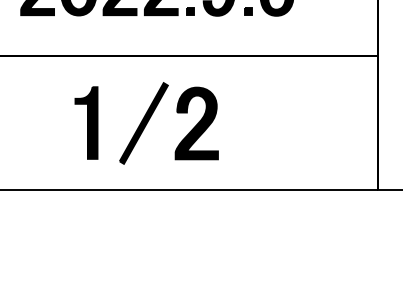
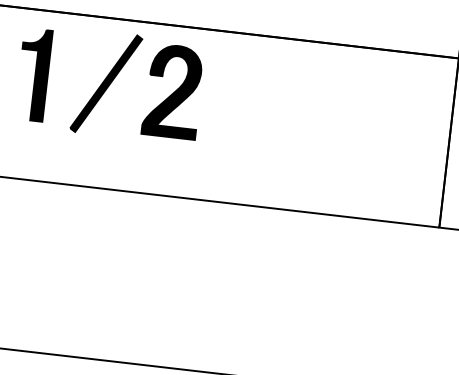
part: (146, 123) -> (109, 84), moved

